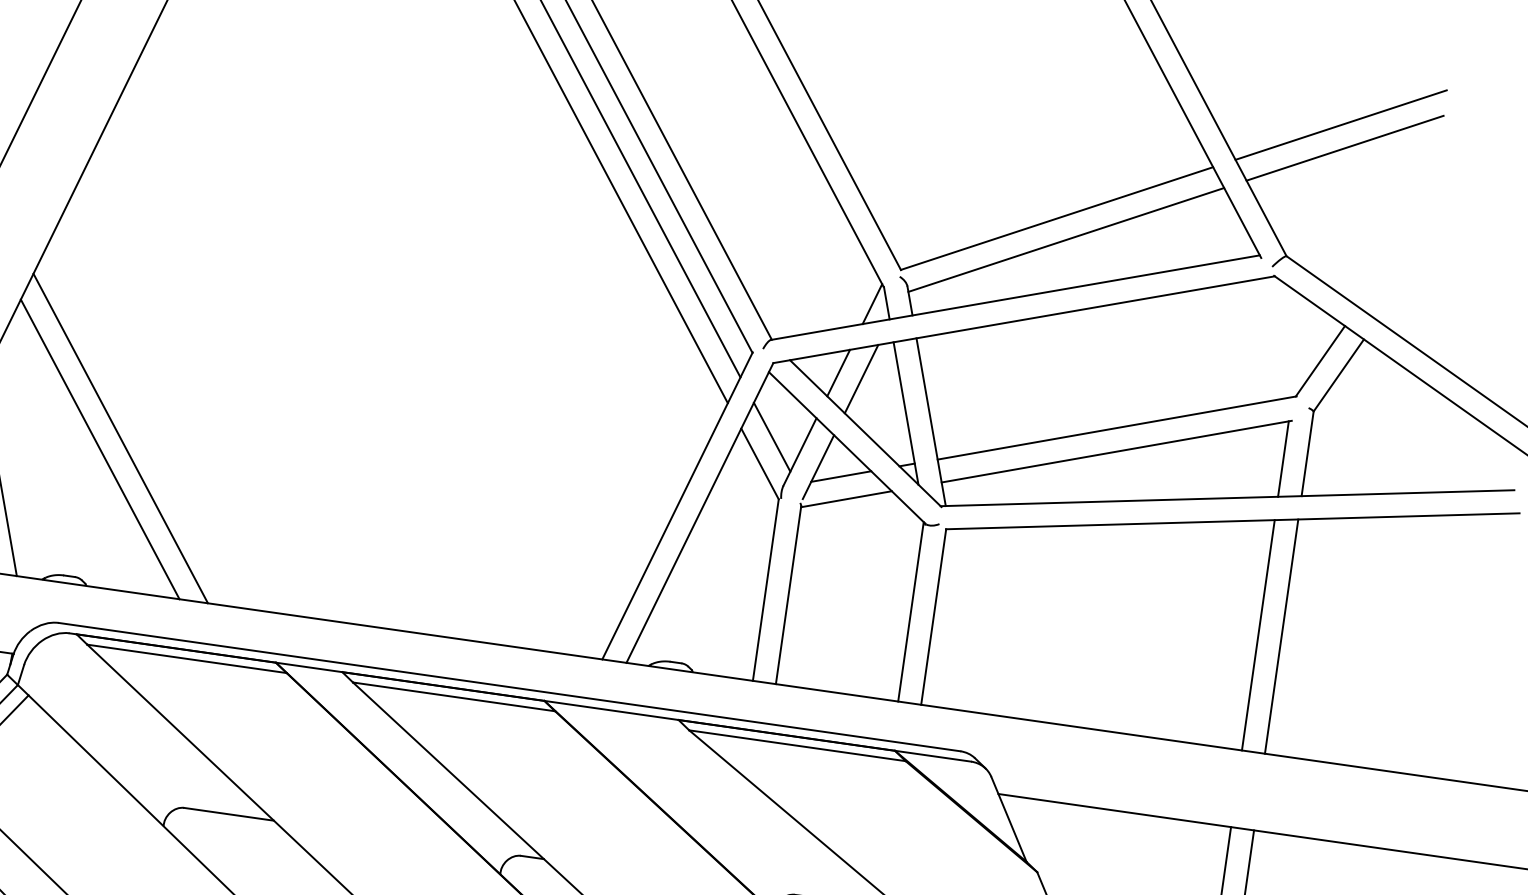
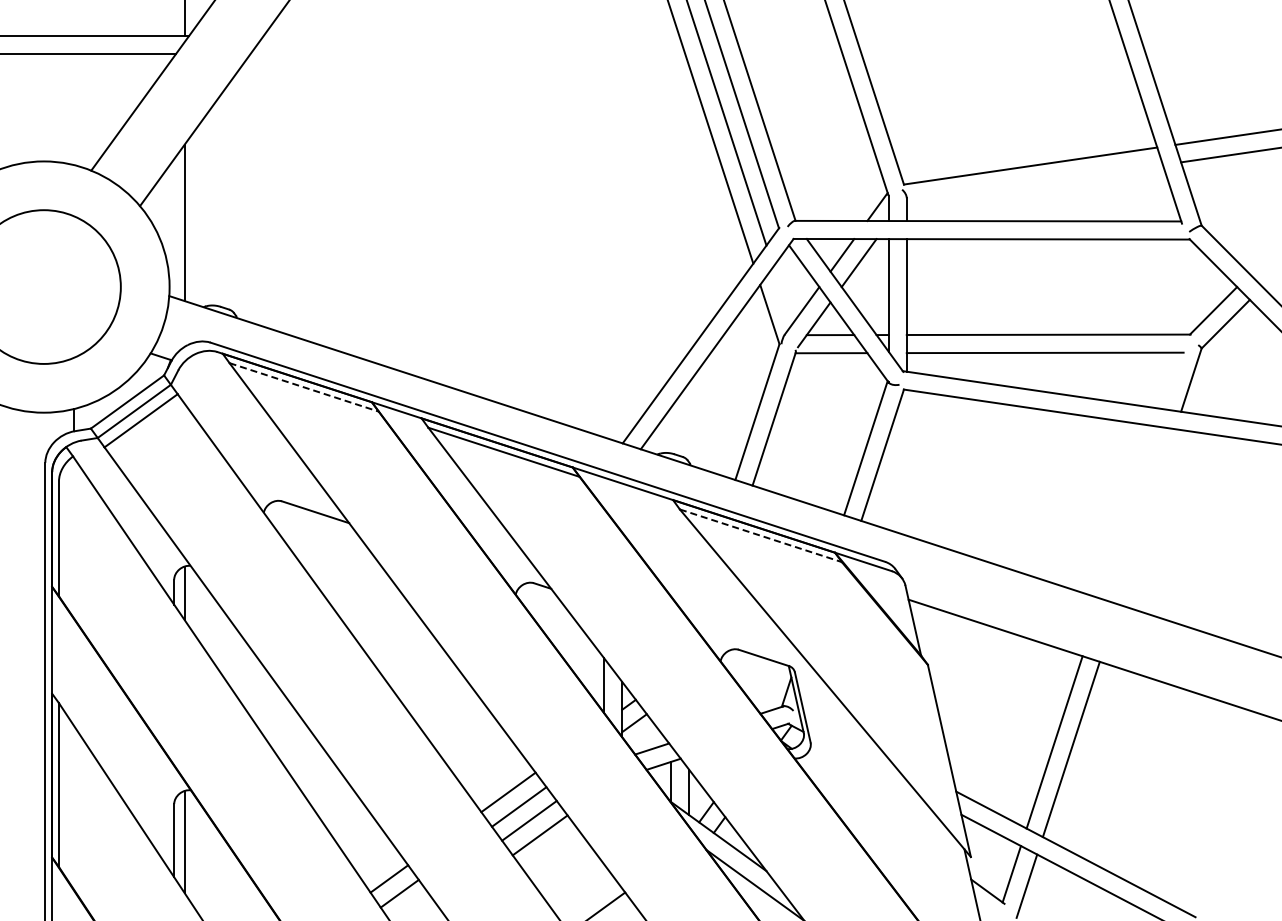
line: (1065, 239) -> (1034, 183), removed
line: (771, 437) -> (782, 295), removed
line: (120, 438) -> (282, 209), removed
line: (99, 448) -> (265, 214), removed
line: (1282, 458) -> (1171, 380), removed
line: (1258, 634) -> (1129, 512), removed
line: (1280, 636) -> (1146, 516), removed
line: (187, 658) -> (304, 387), solid -> dashed
line: (798, 745) -> (761, 535), solid -> dashed

